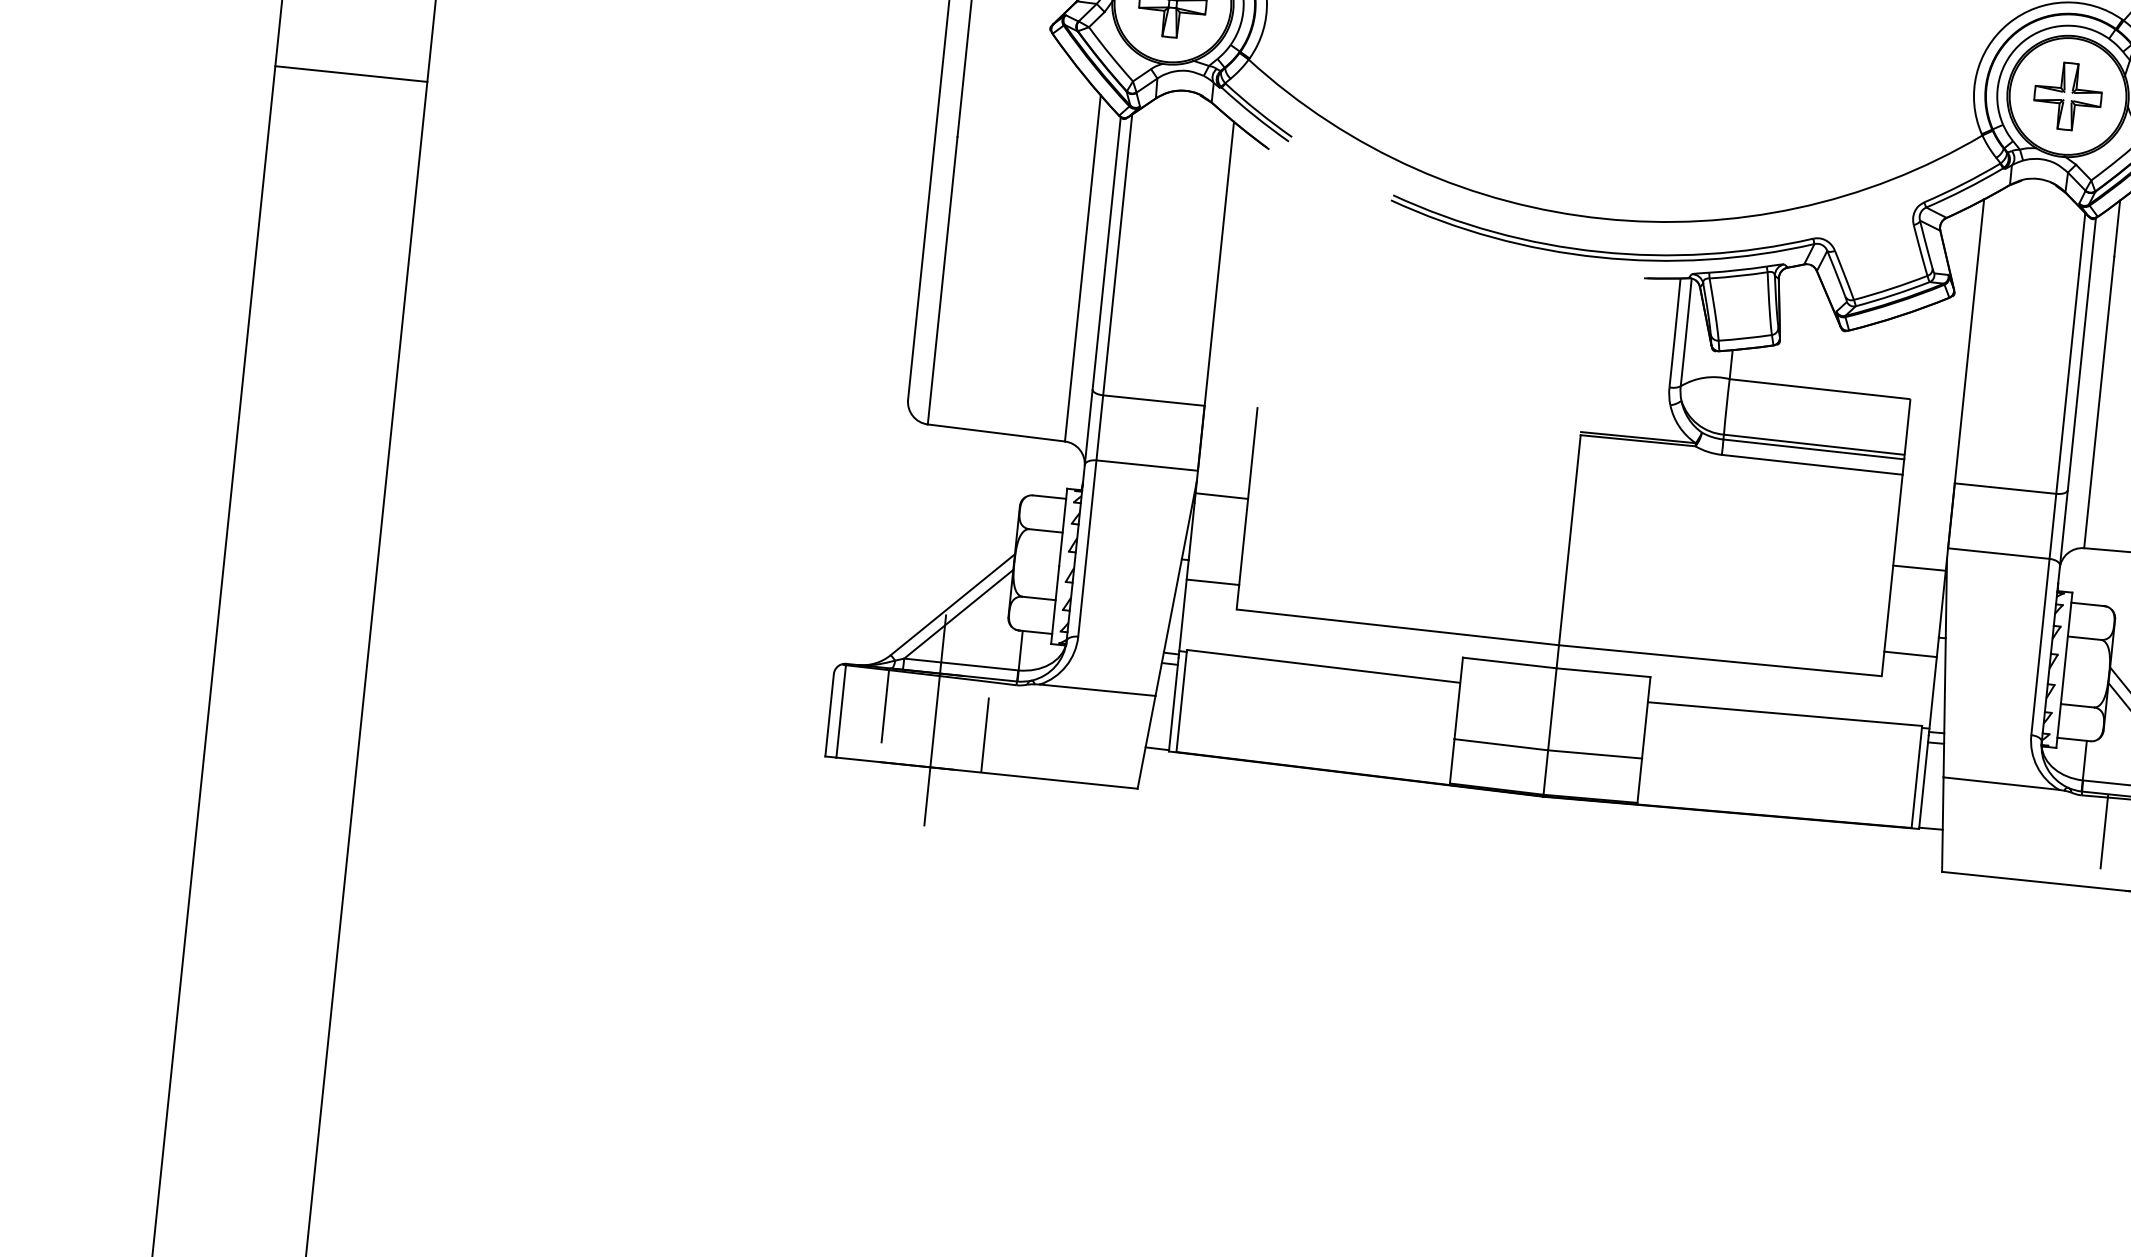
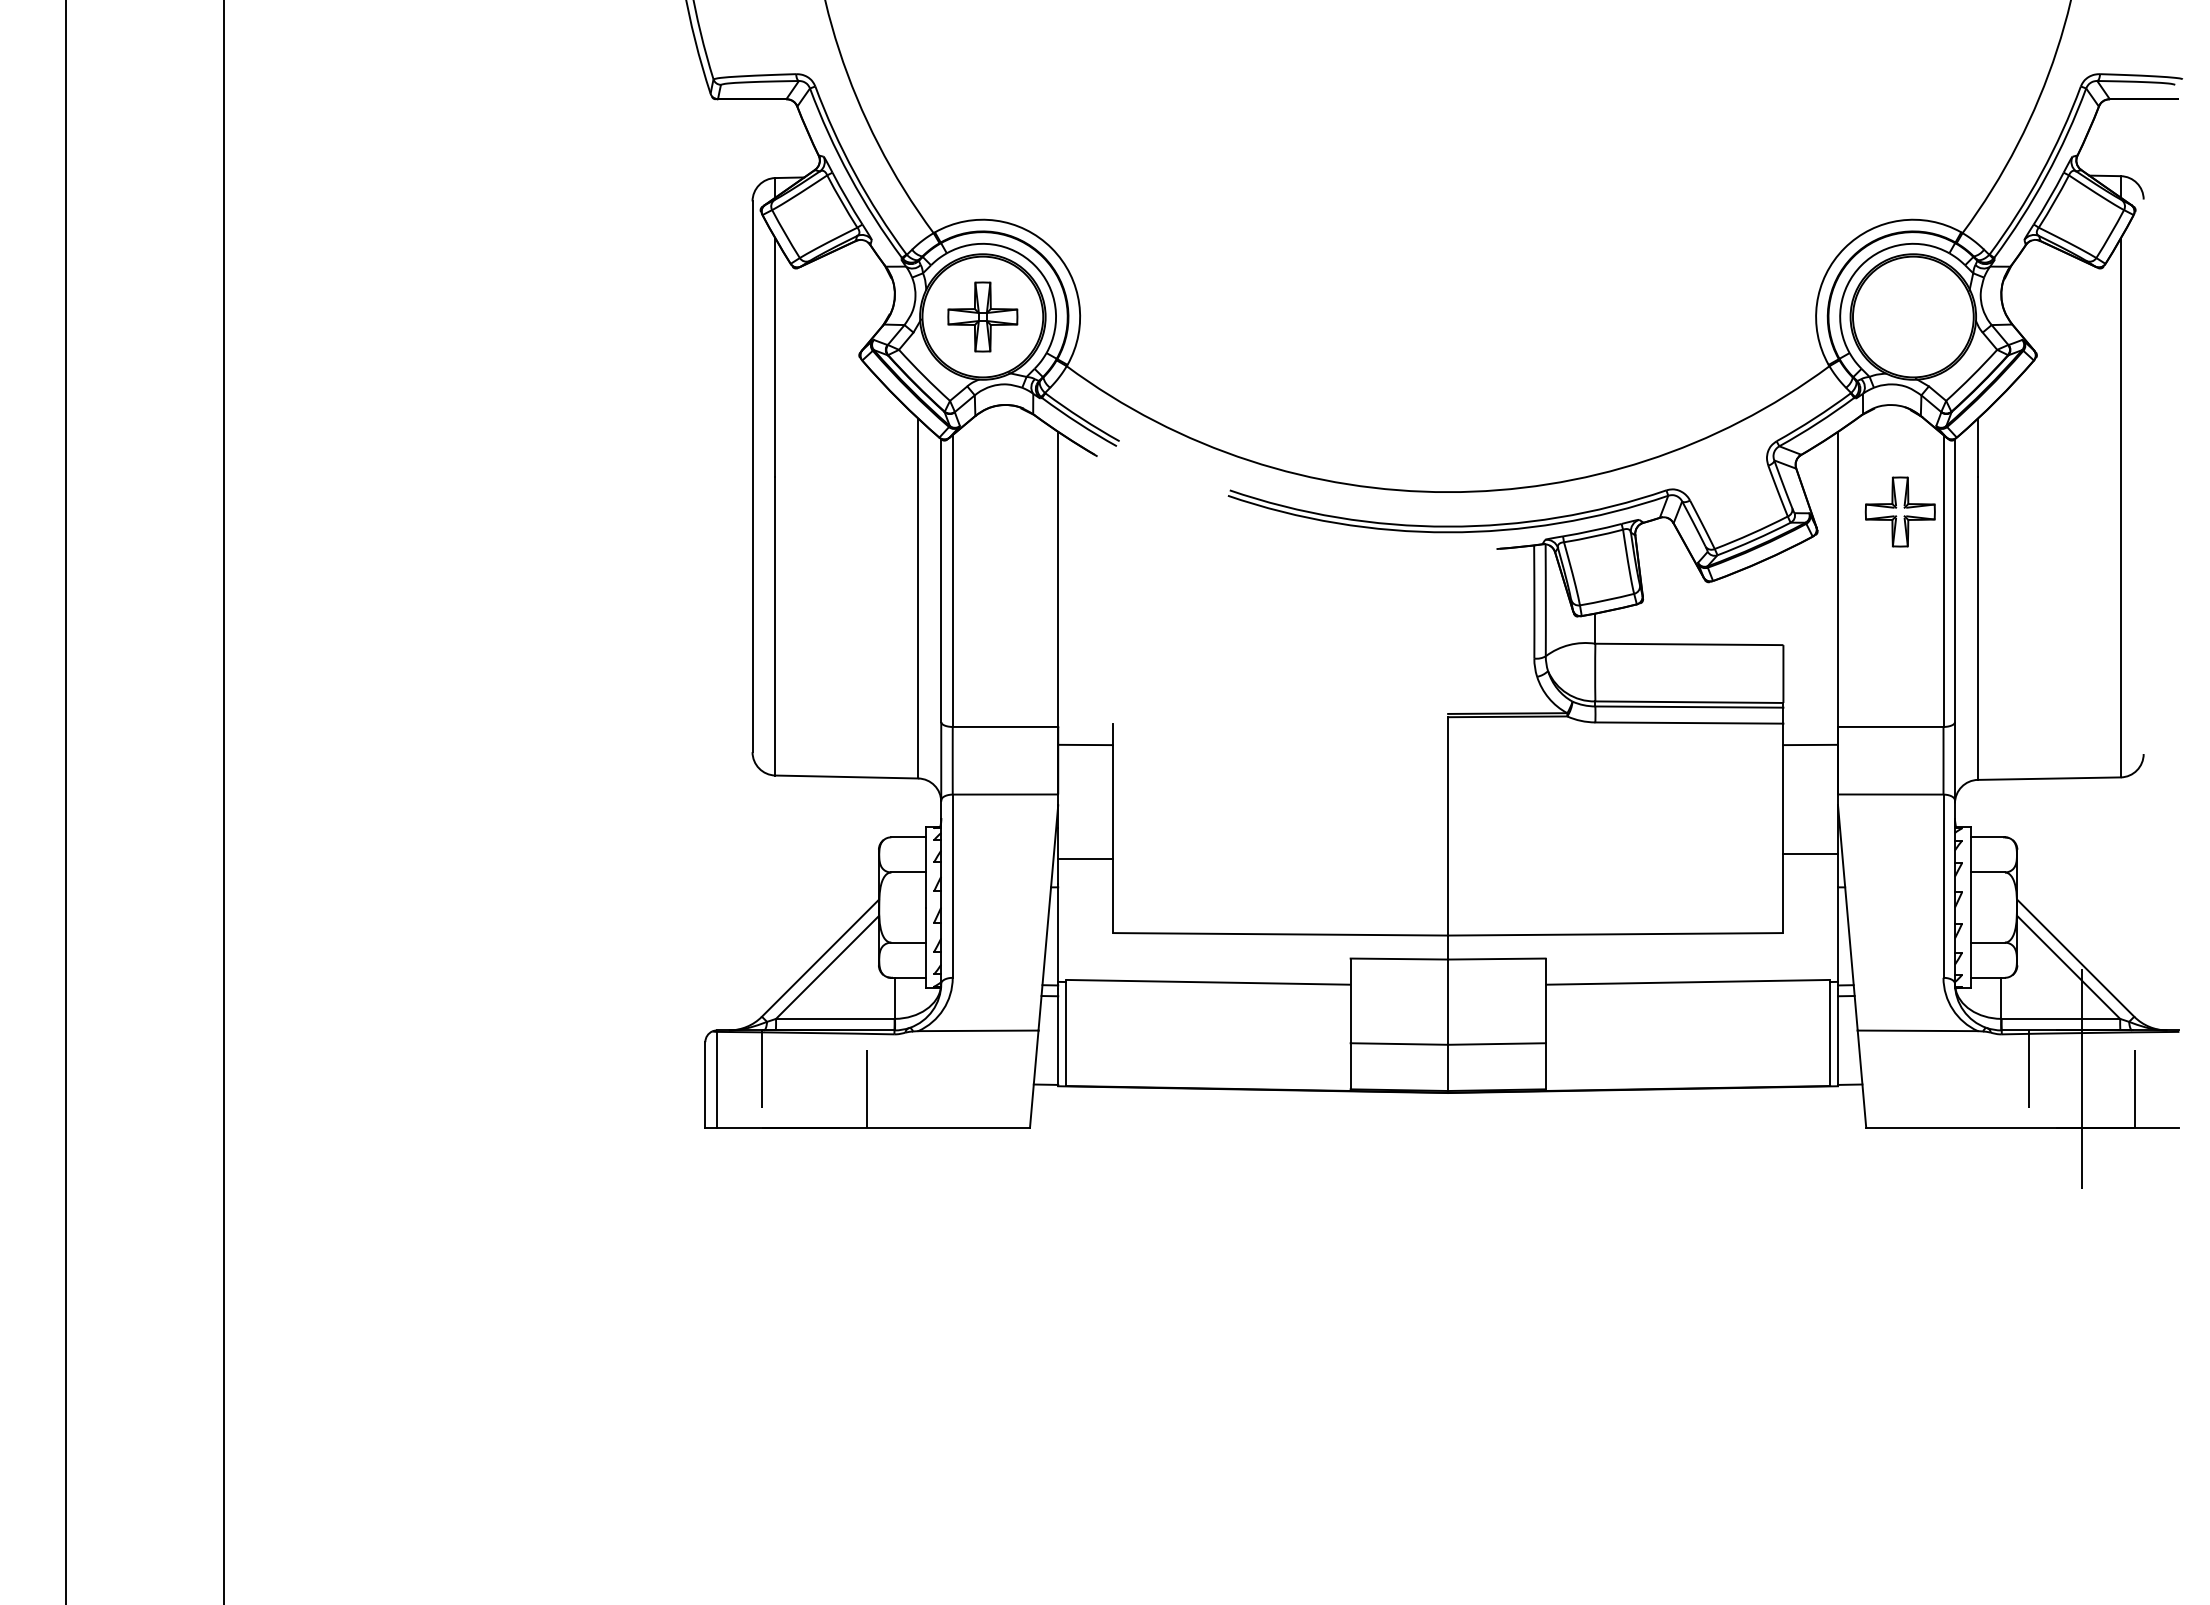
line: (351, 74) -> (145, 476), removed
part: (2067, 95) -> (1899, 511), moved
line: (1221, 495) -> (1085, 744), moved
line: (1919, 567) -> (1810, 744), moved
line: (1212, 582) -> (1085, 858), moved
line: (1910, 654) -> (1810, 853), moved
line: (935, 720) -> (814, 1079), removed

